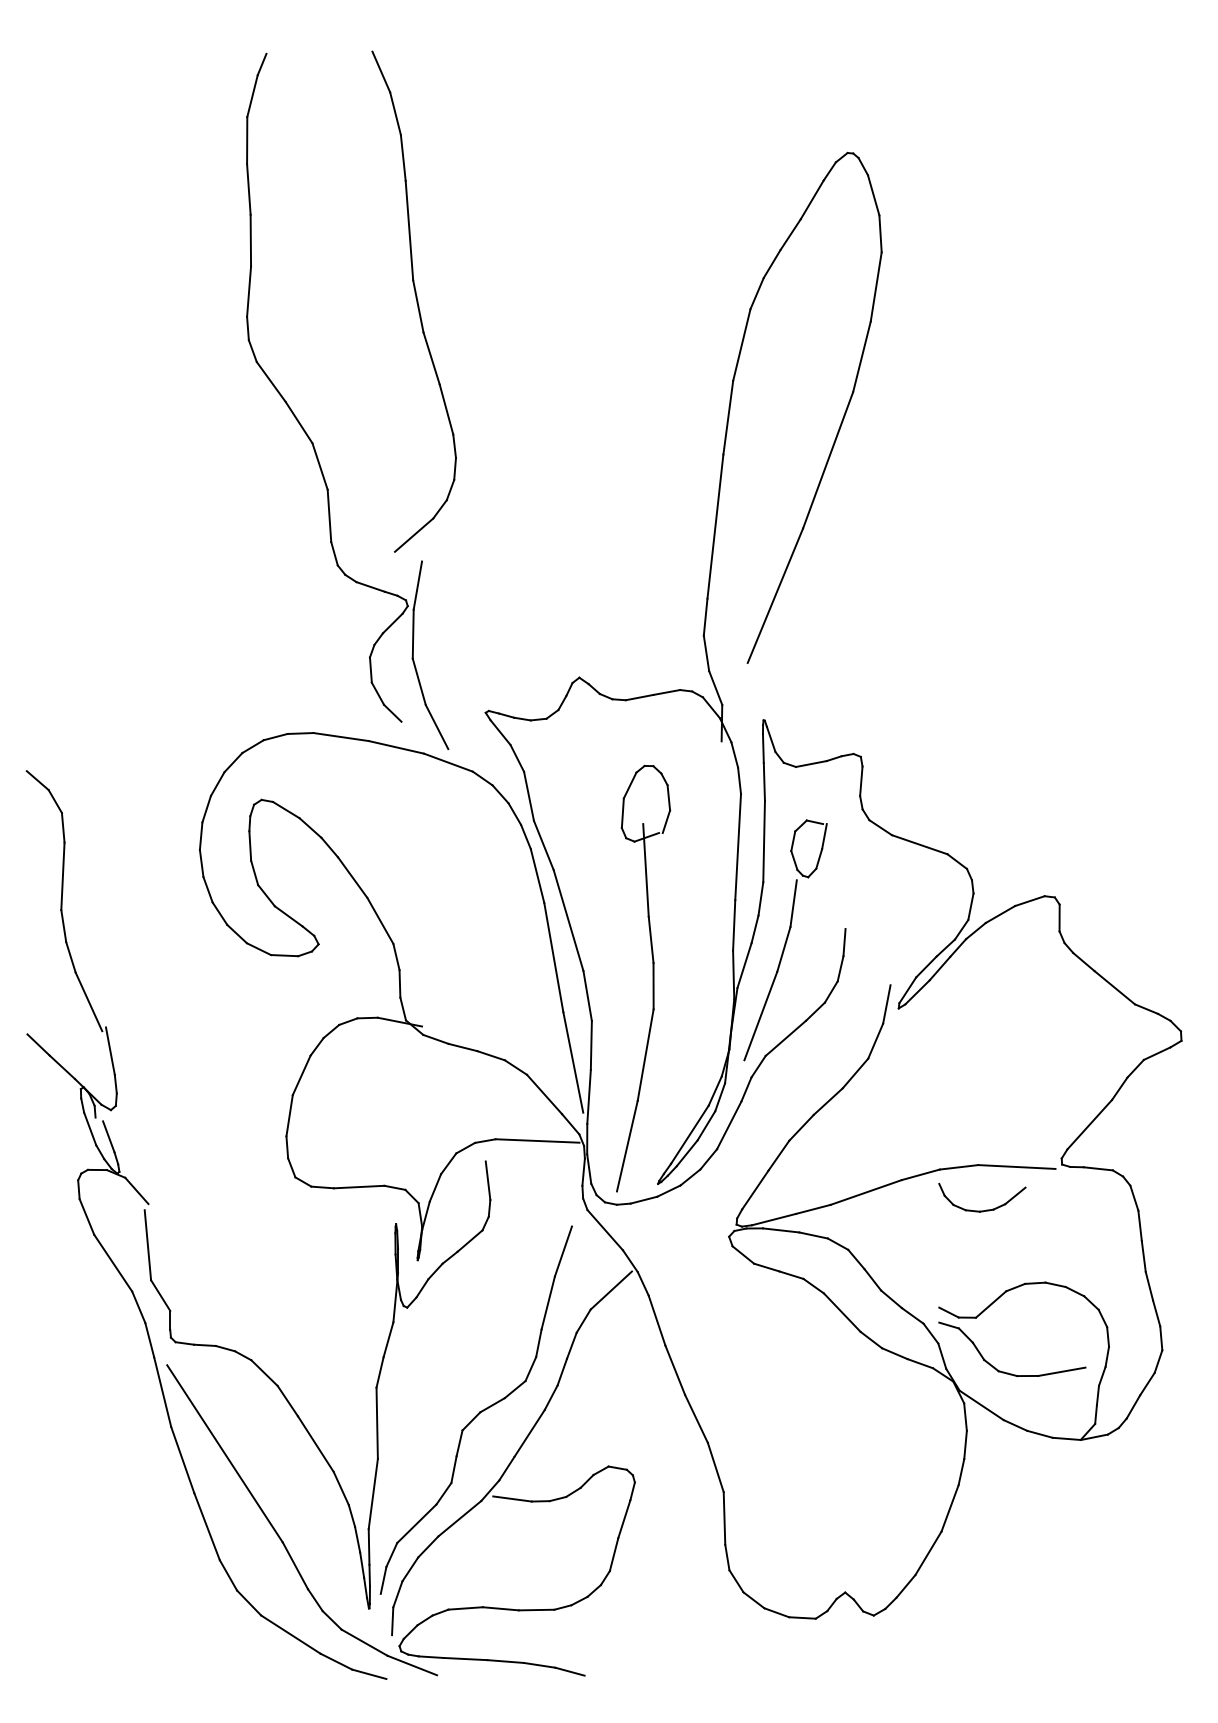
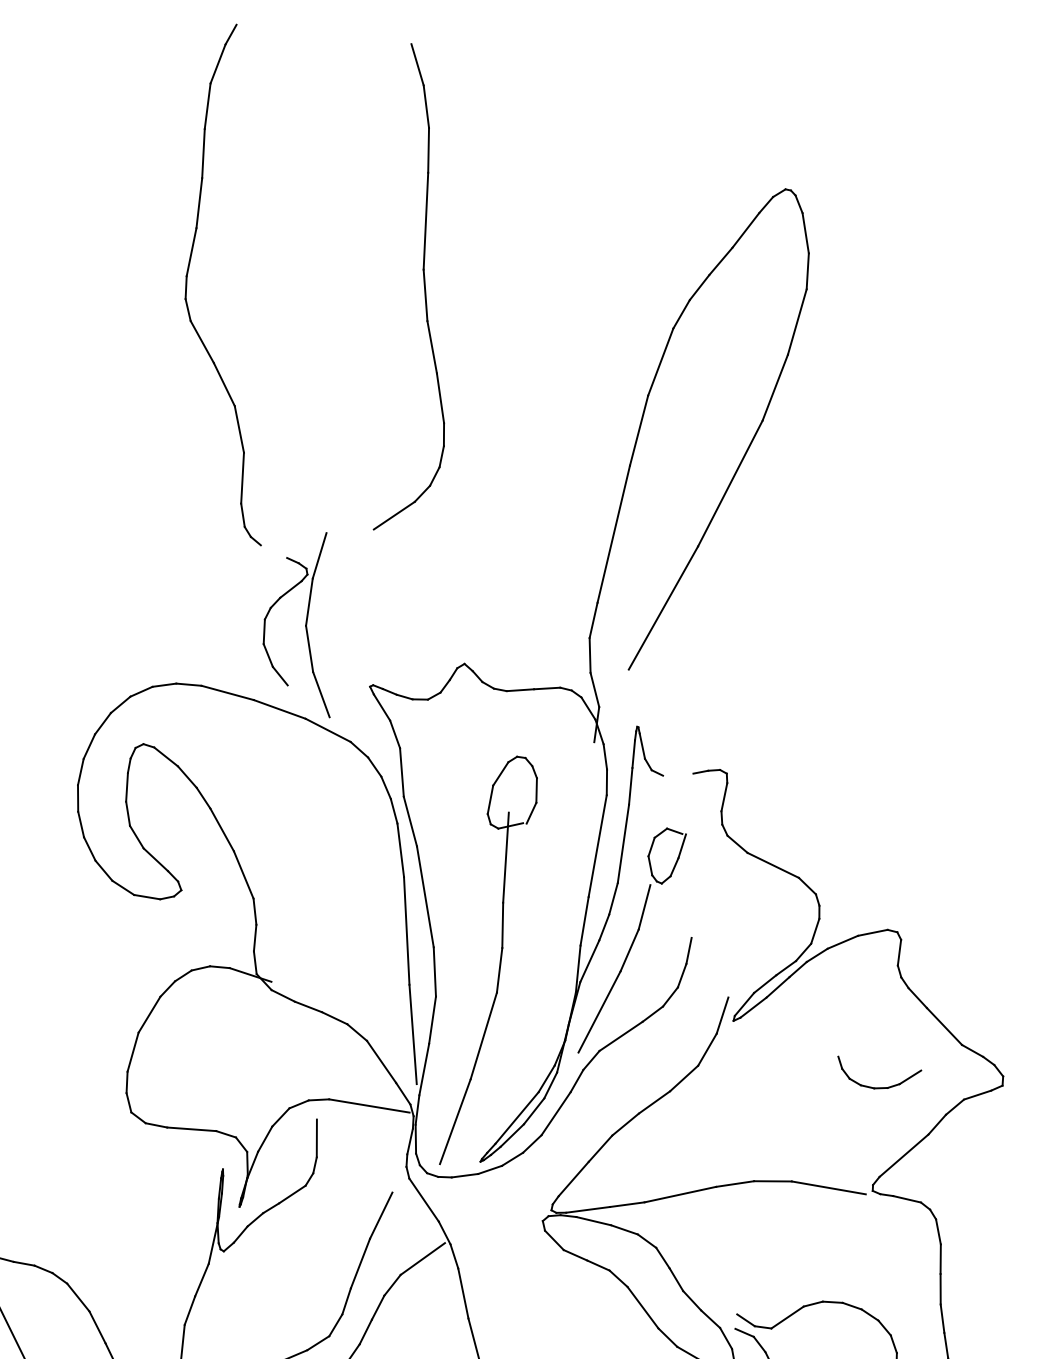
part: (413, 301) -> (421, 290), moved
line: (370, 586) -> (273, 551), removed
line: (810, 763) -> (677, 774), removed
part: (986, 1209) -> (880, 1087), moved

